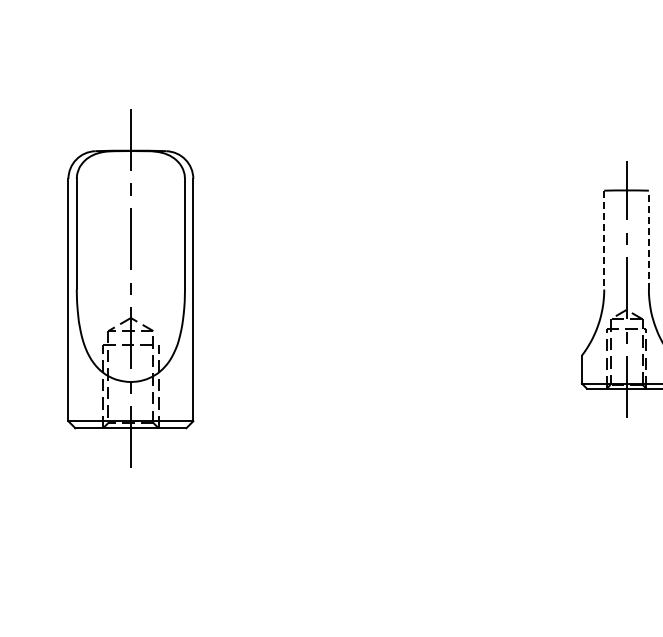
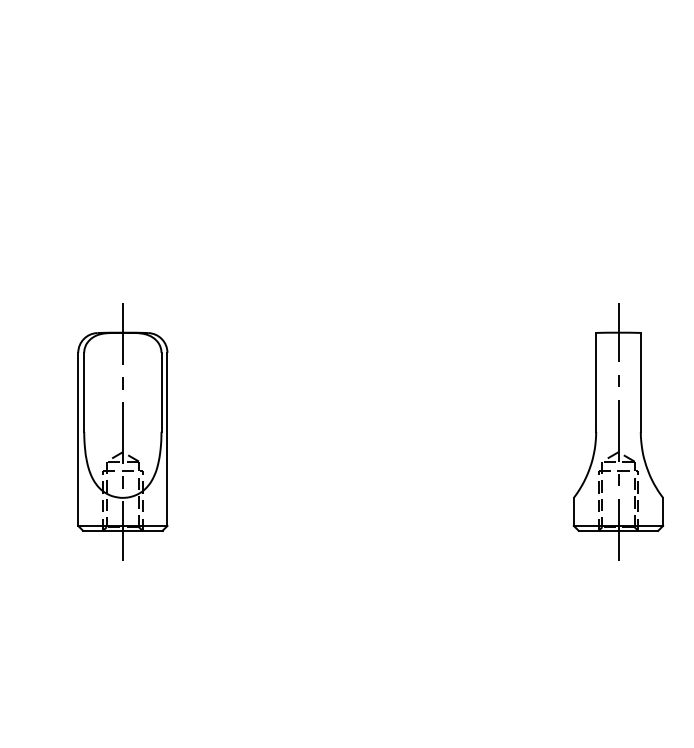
line: (648, 239) -> (640, 381), dashed -> solid
line: (604, 240) -> (596, 382), dashed -> solid
part: (130, 289) -> (122, 431), size x0.71

